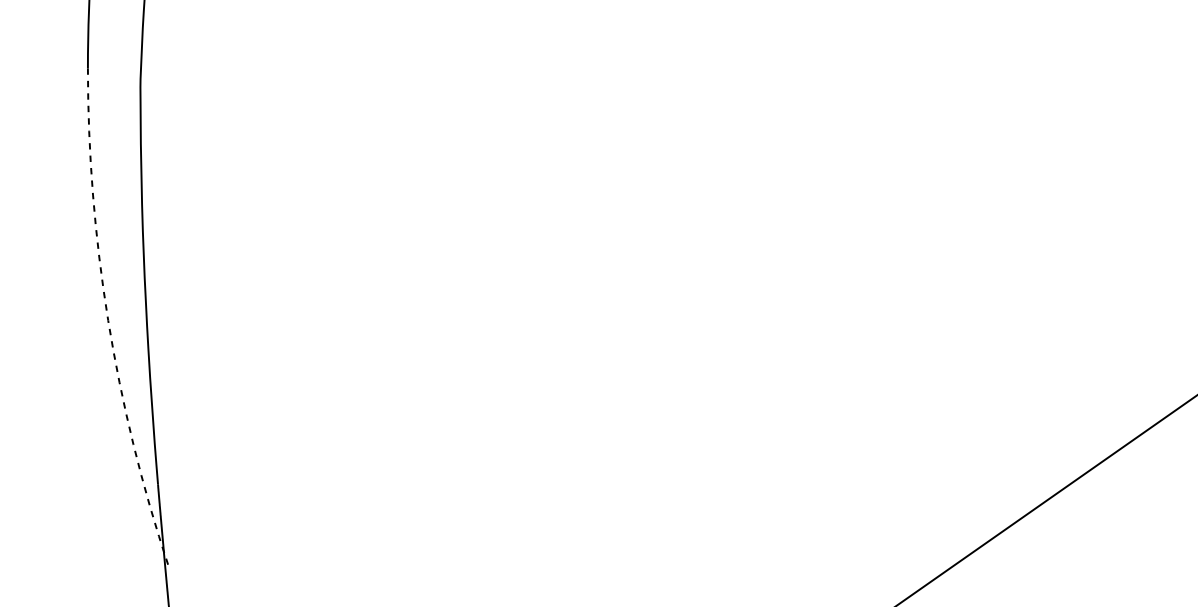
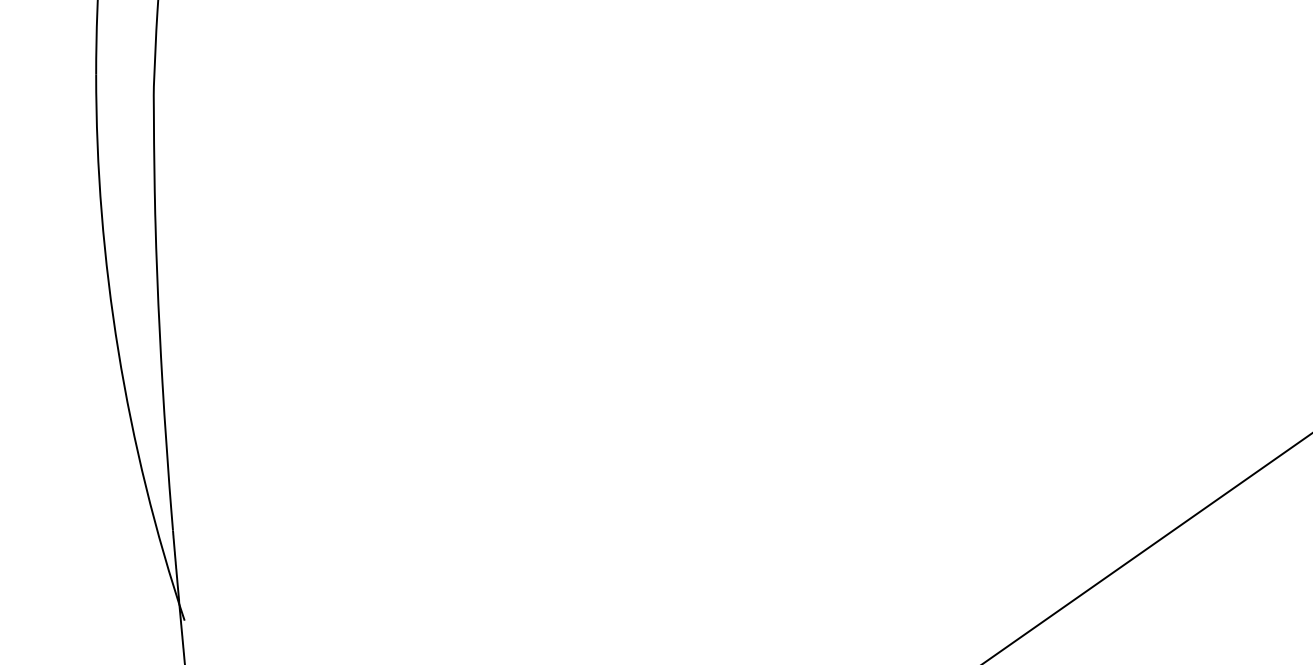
arc: (108, 320) -> (118, 351), dashed -> solid

